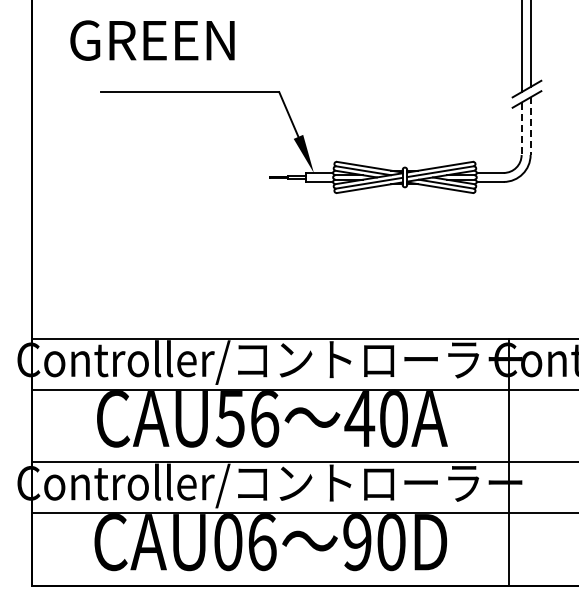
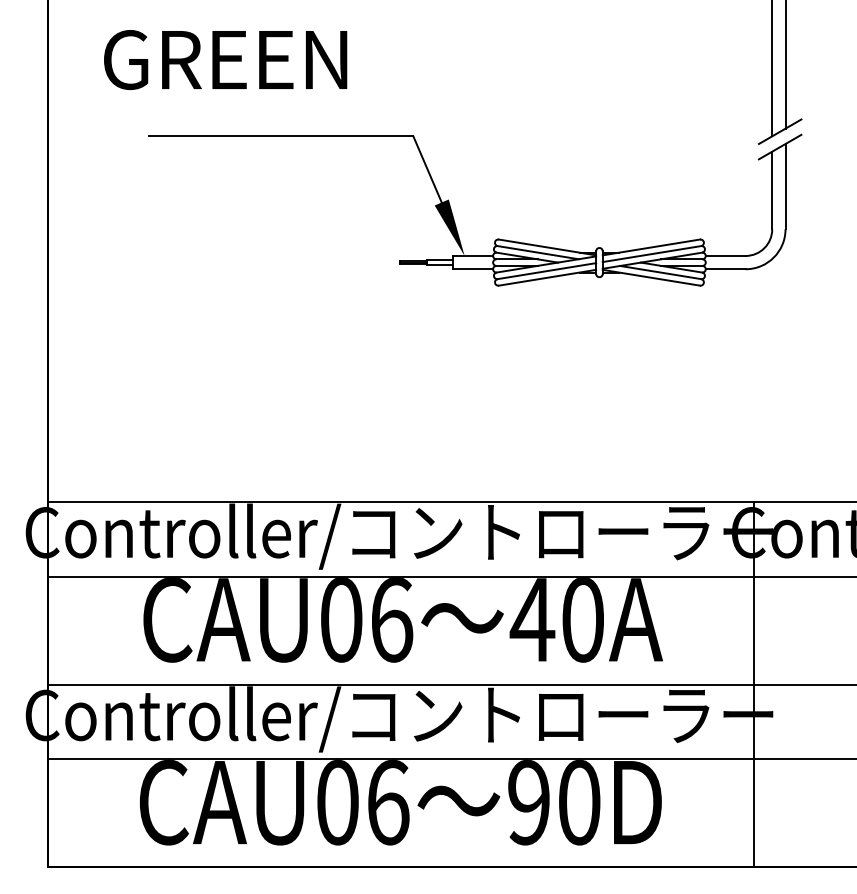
line: (530, 126) -> (785, 187), dashed -> solid
line: (521, 129) -> (772, 191), dashed -> solid
text: (229, 419) -> (339, 620), CAU56 -> CAU06

